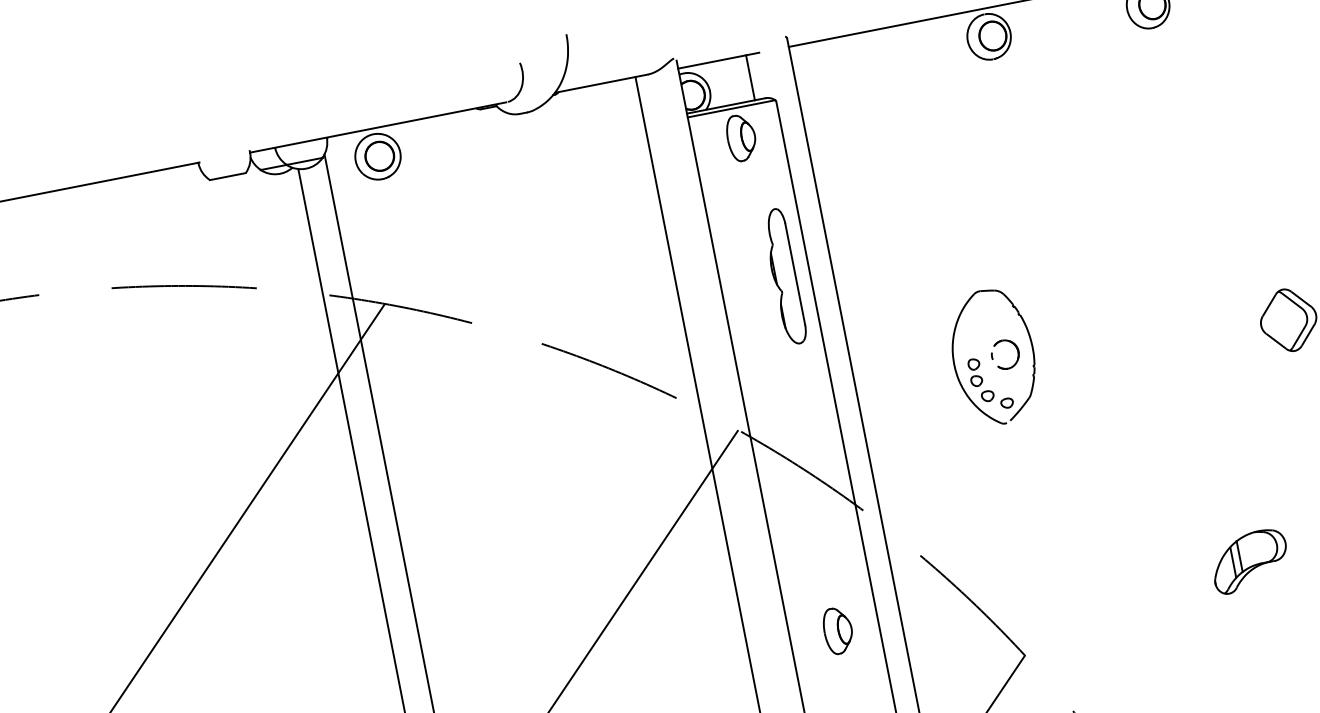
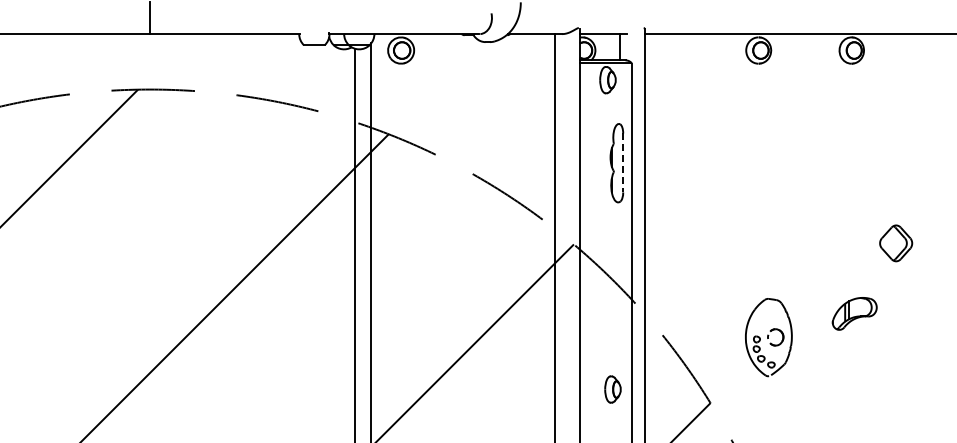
line: (795, 275) -> (623, 163), solid -> dashed
part: (993, 357) -> (768, 337), moved
part: (1249, 560) -> (854, 313), moved
part: (837, 630) -> (612, 389), moved

